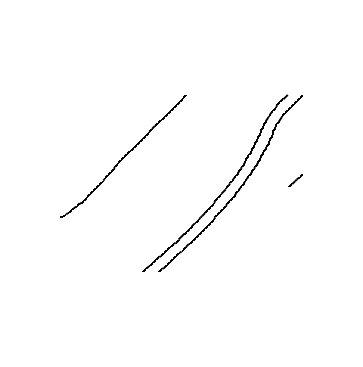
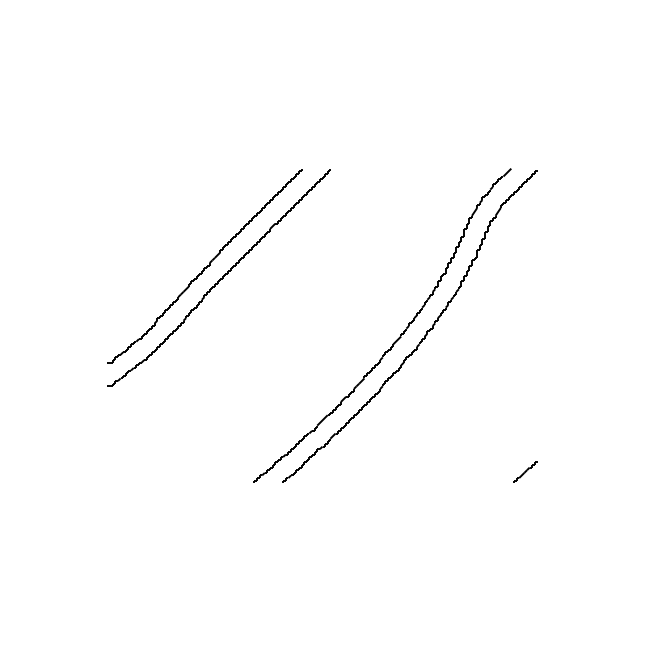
part: (115, 149) -> (205, 265), added
line: (295, 180) -> (524, 471), moved

